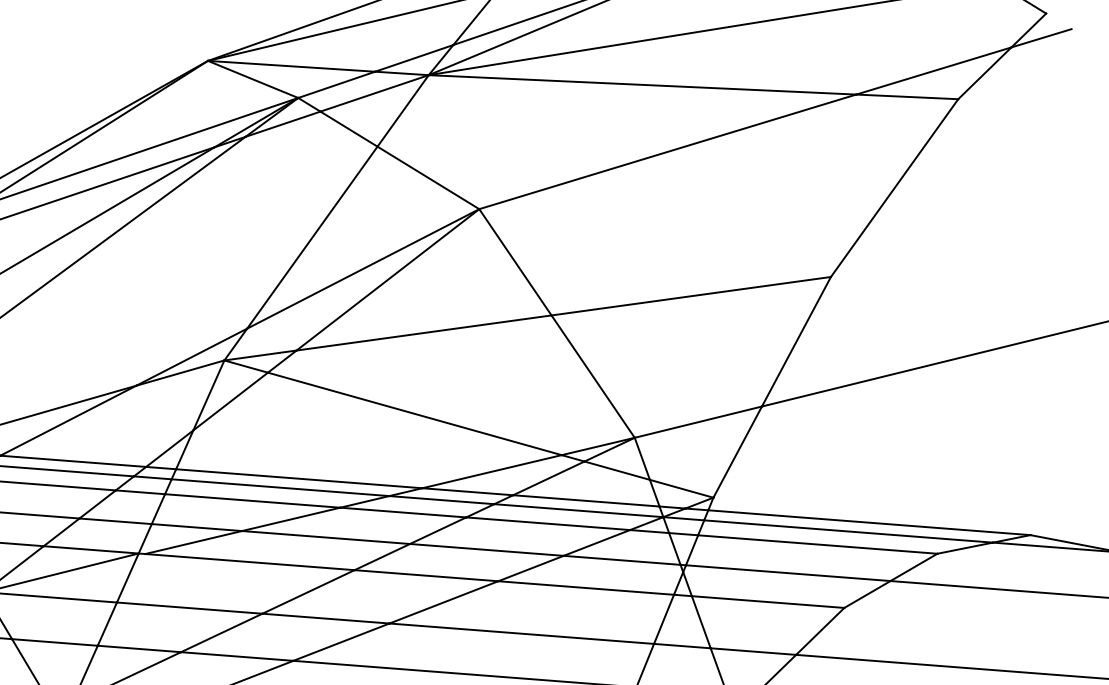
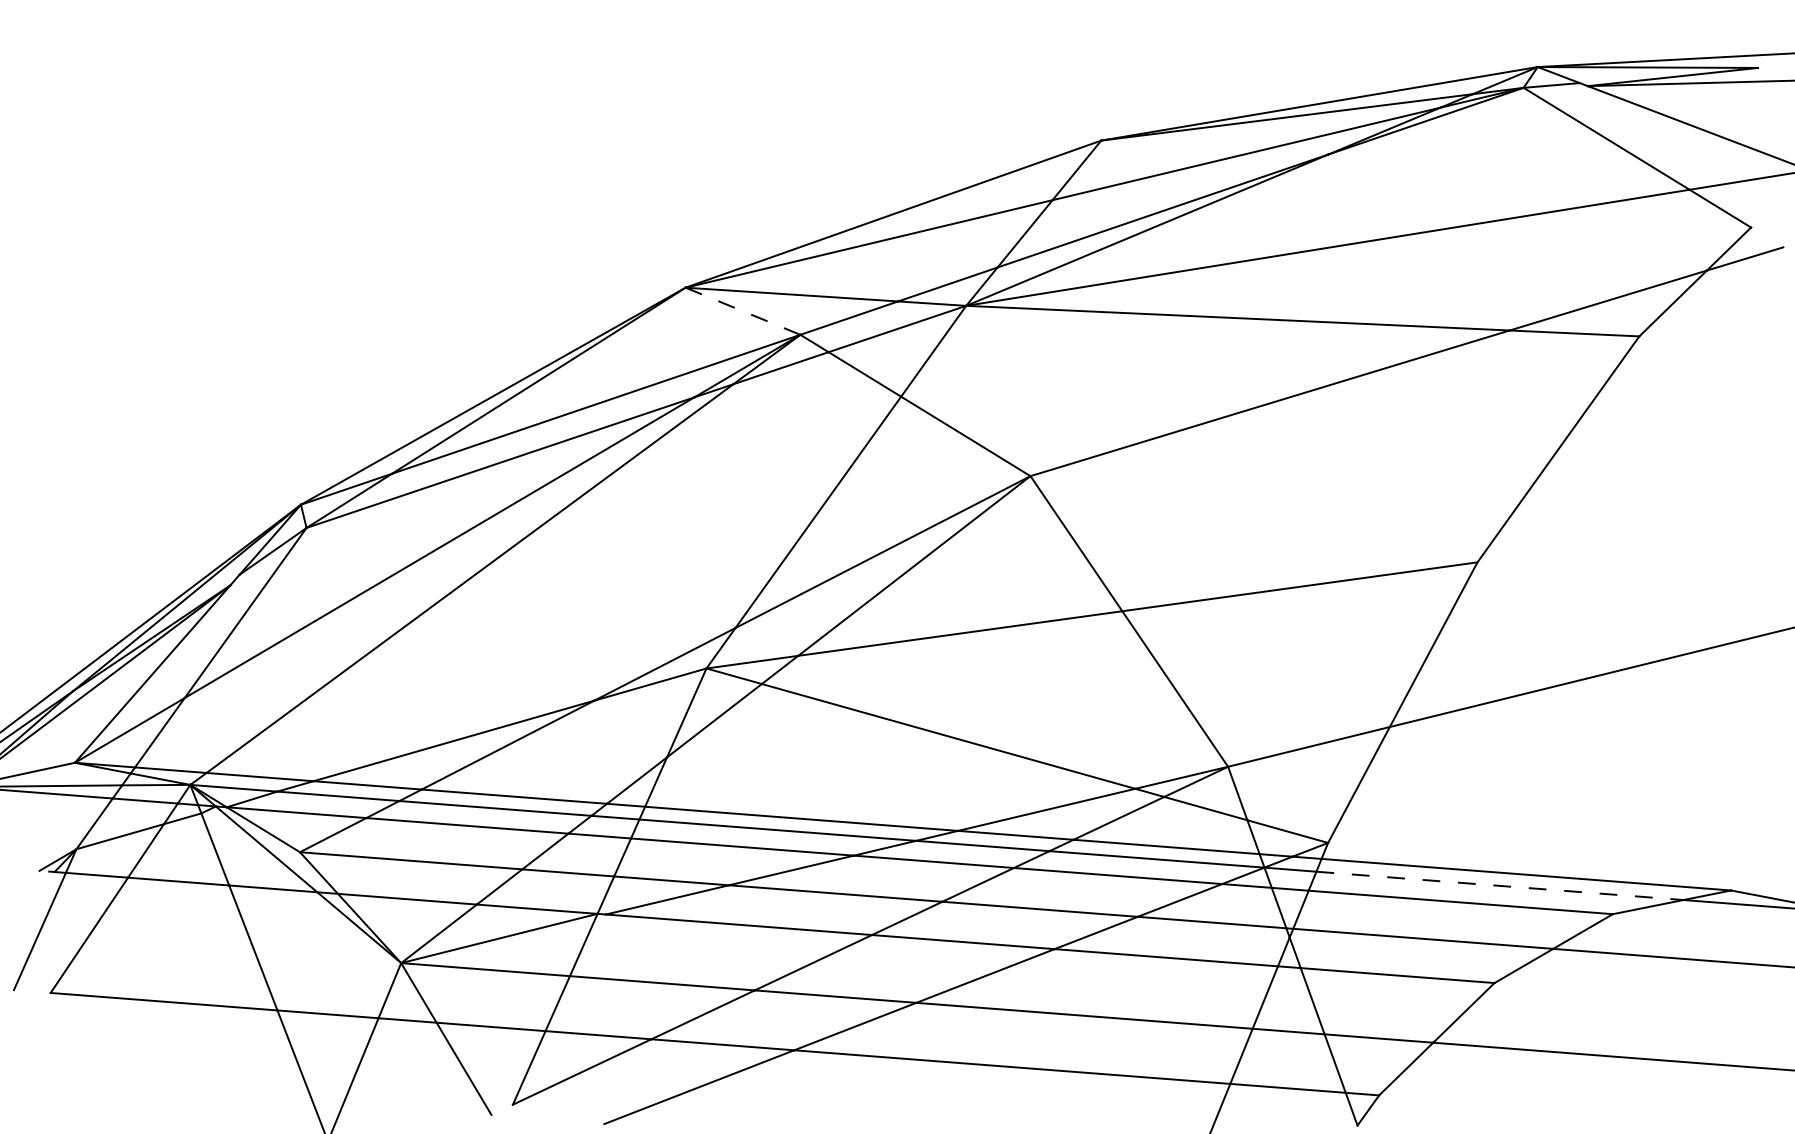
line: (252, 79) -> (742, 311), solid -> dashed
line: (849, 531) -> (1500, 885), solid -> dashed

